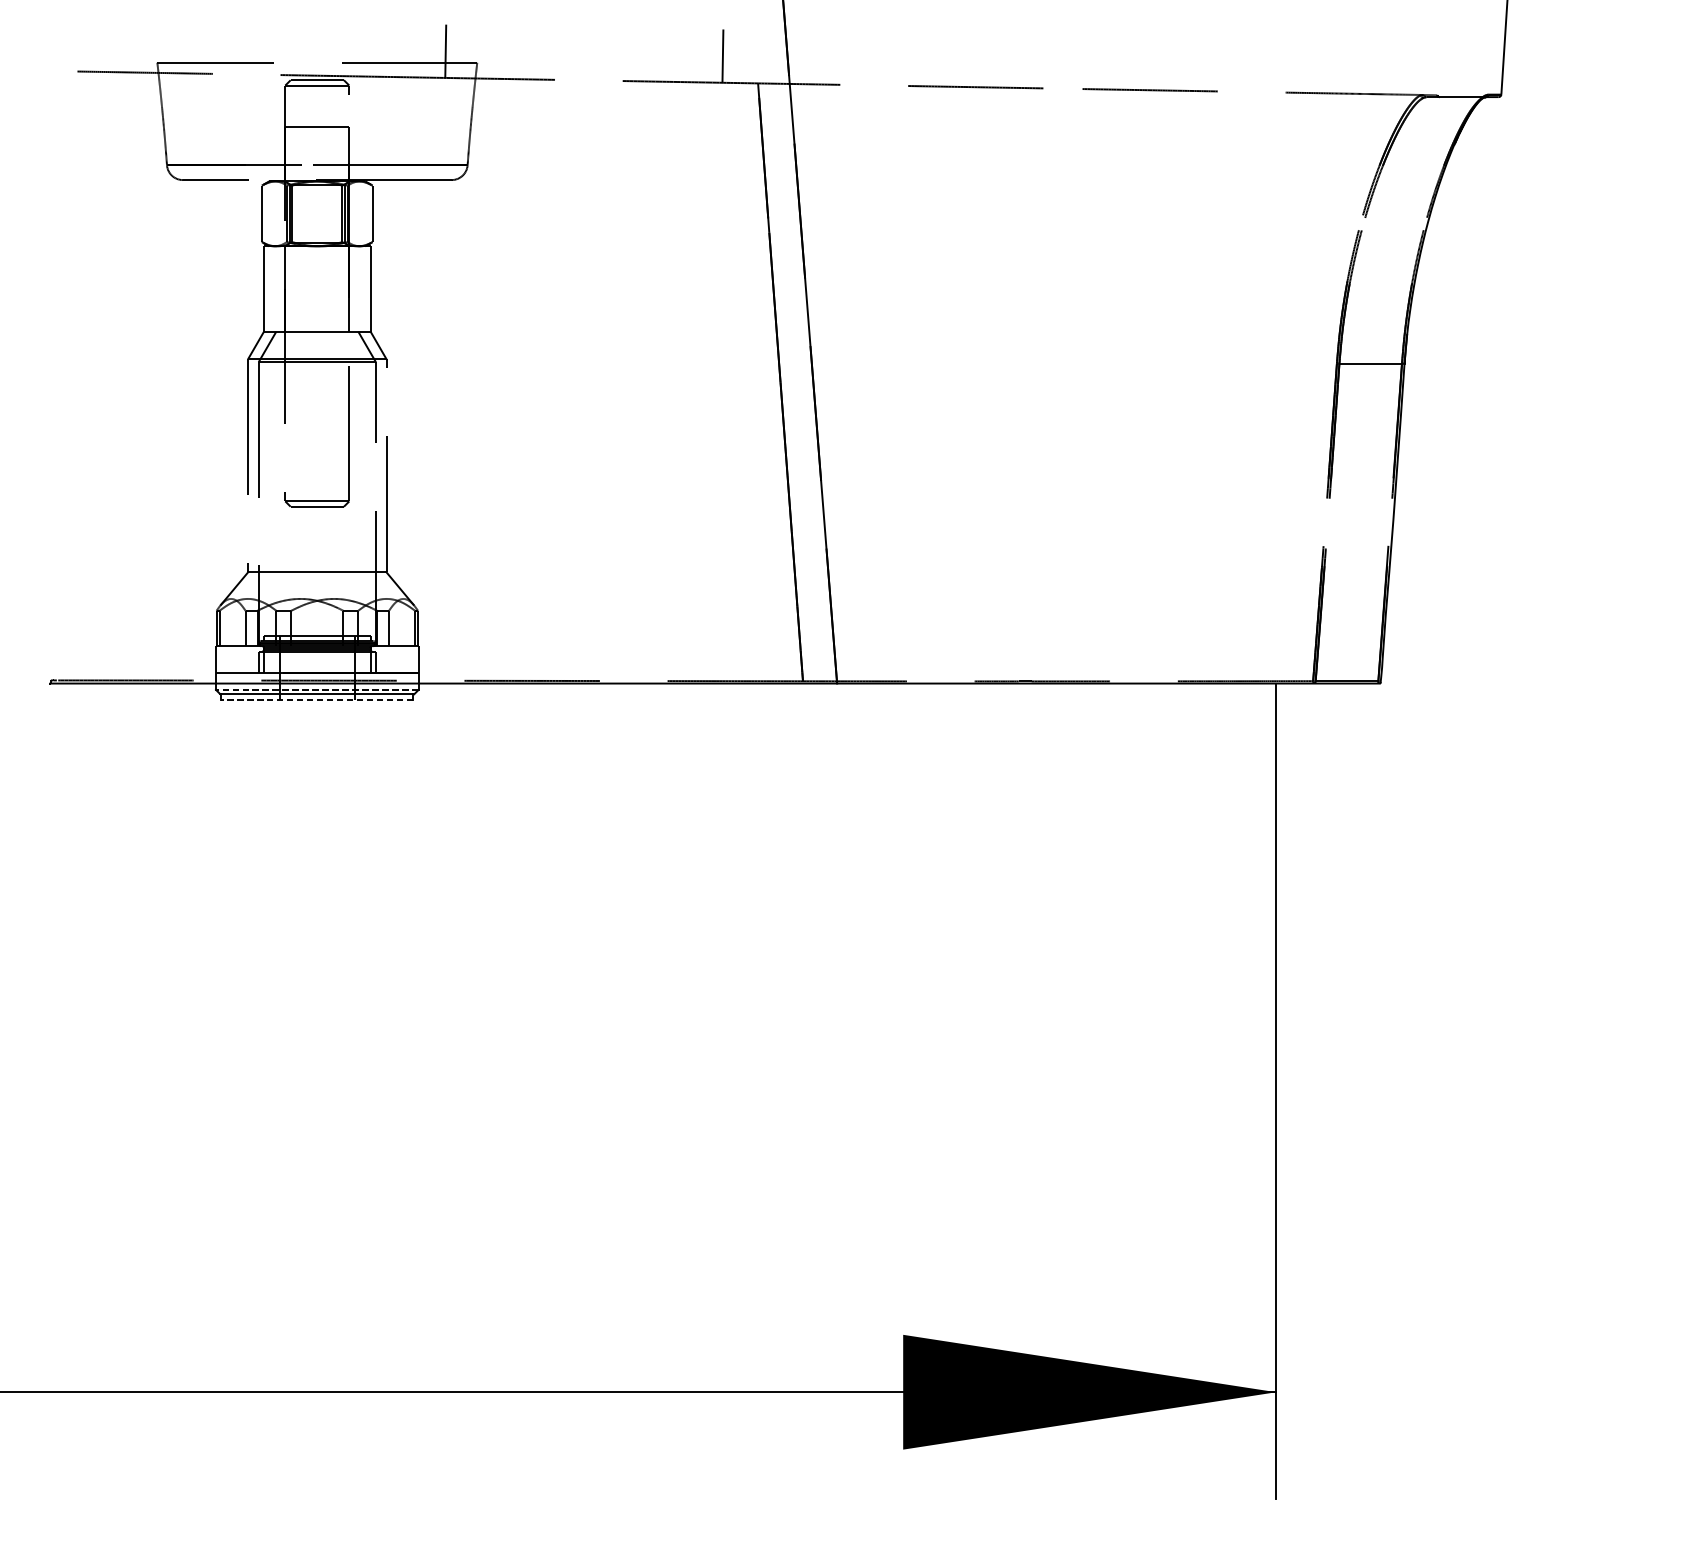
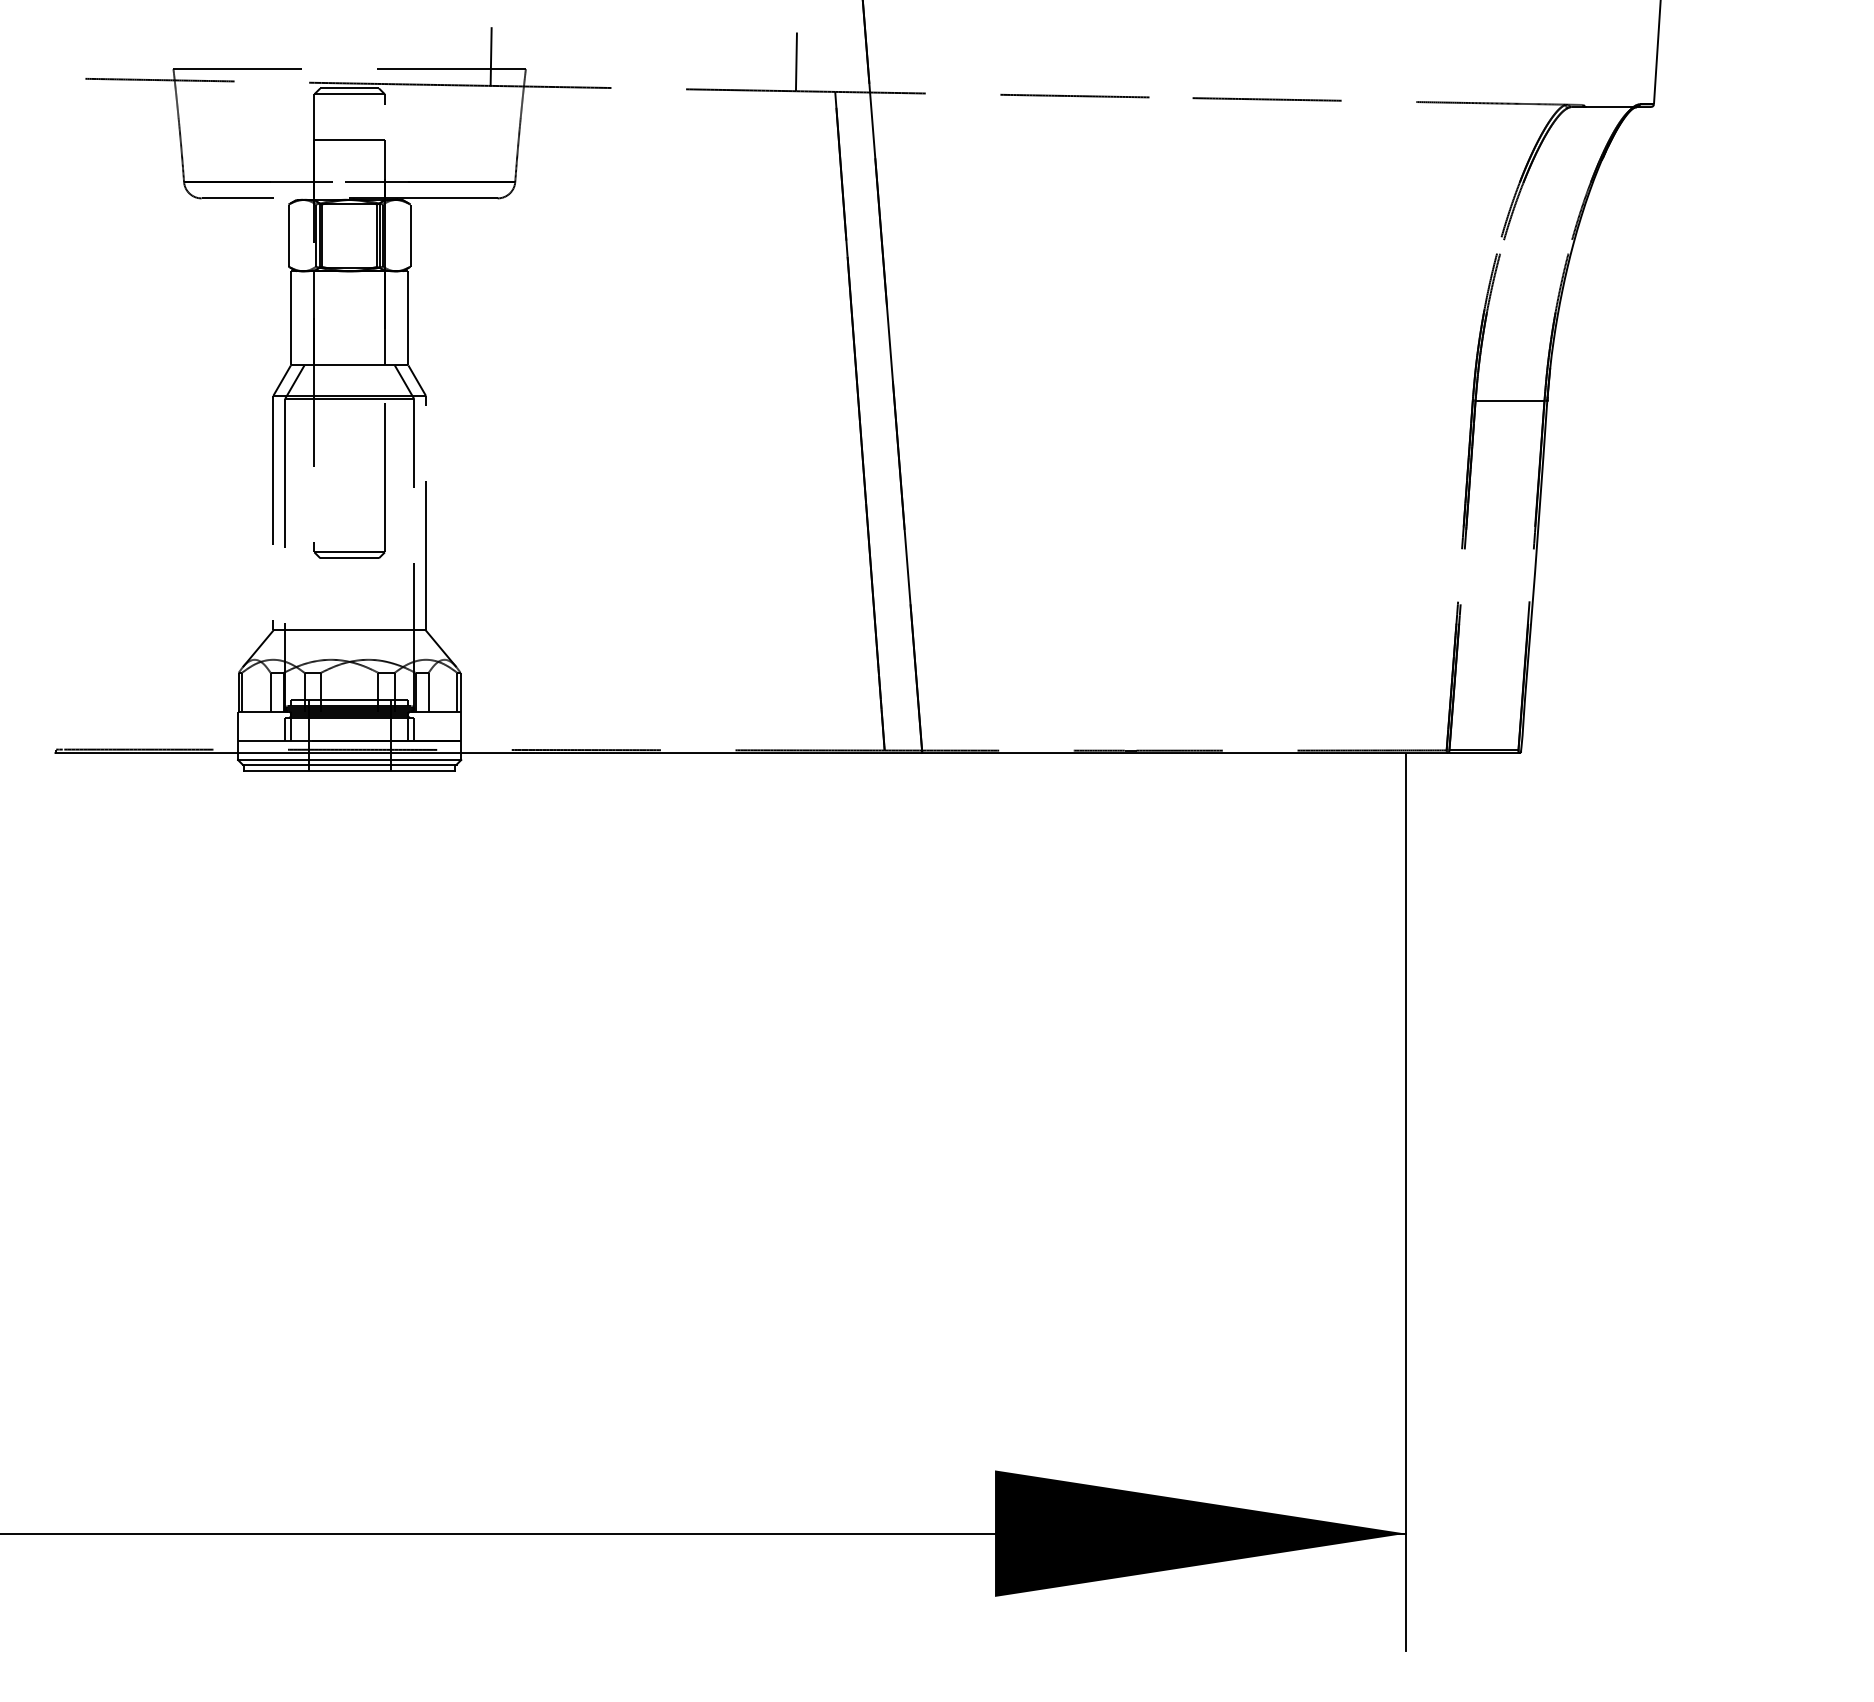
line: (317, 690) -> (349, 760), dashed -> solid
line: (317, 699) -> (349, 770), dashed -> solid

